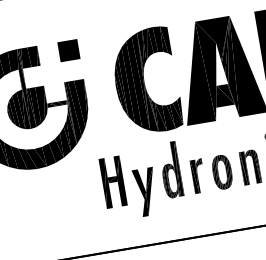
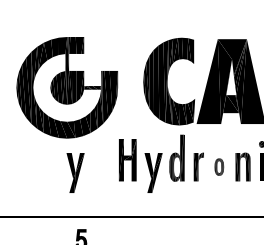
part: (68, 50) -> (109, 45), removed
part: (222, 171) -> (219, 166), size x0.6
part: (54, 207) -> (75, 172), added

